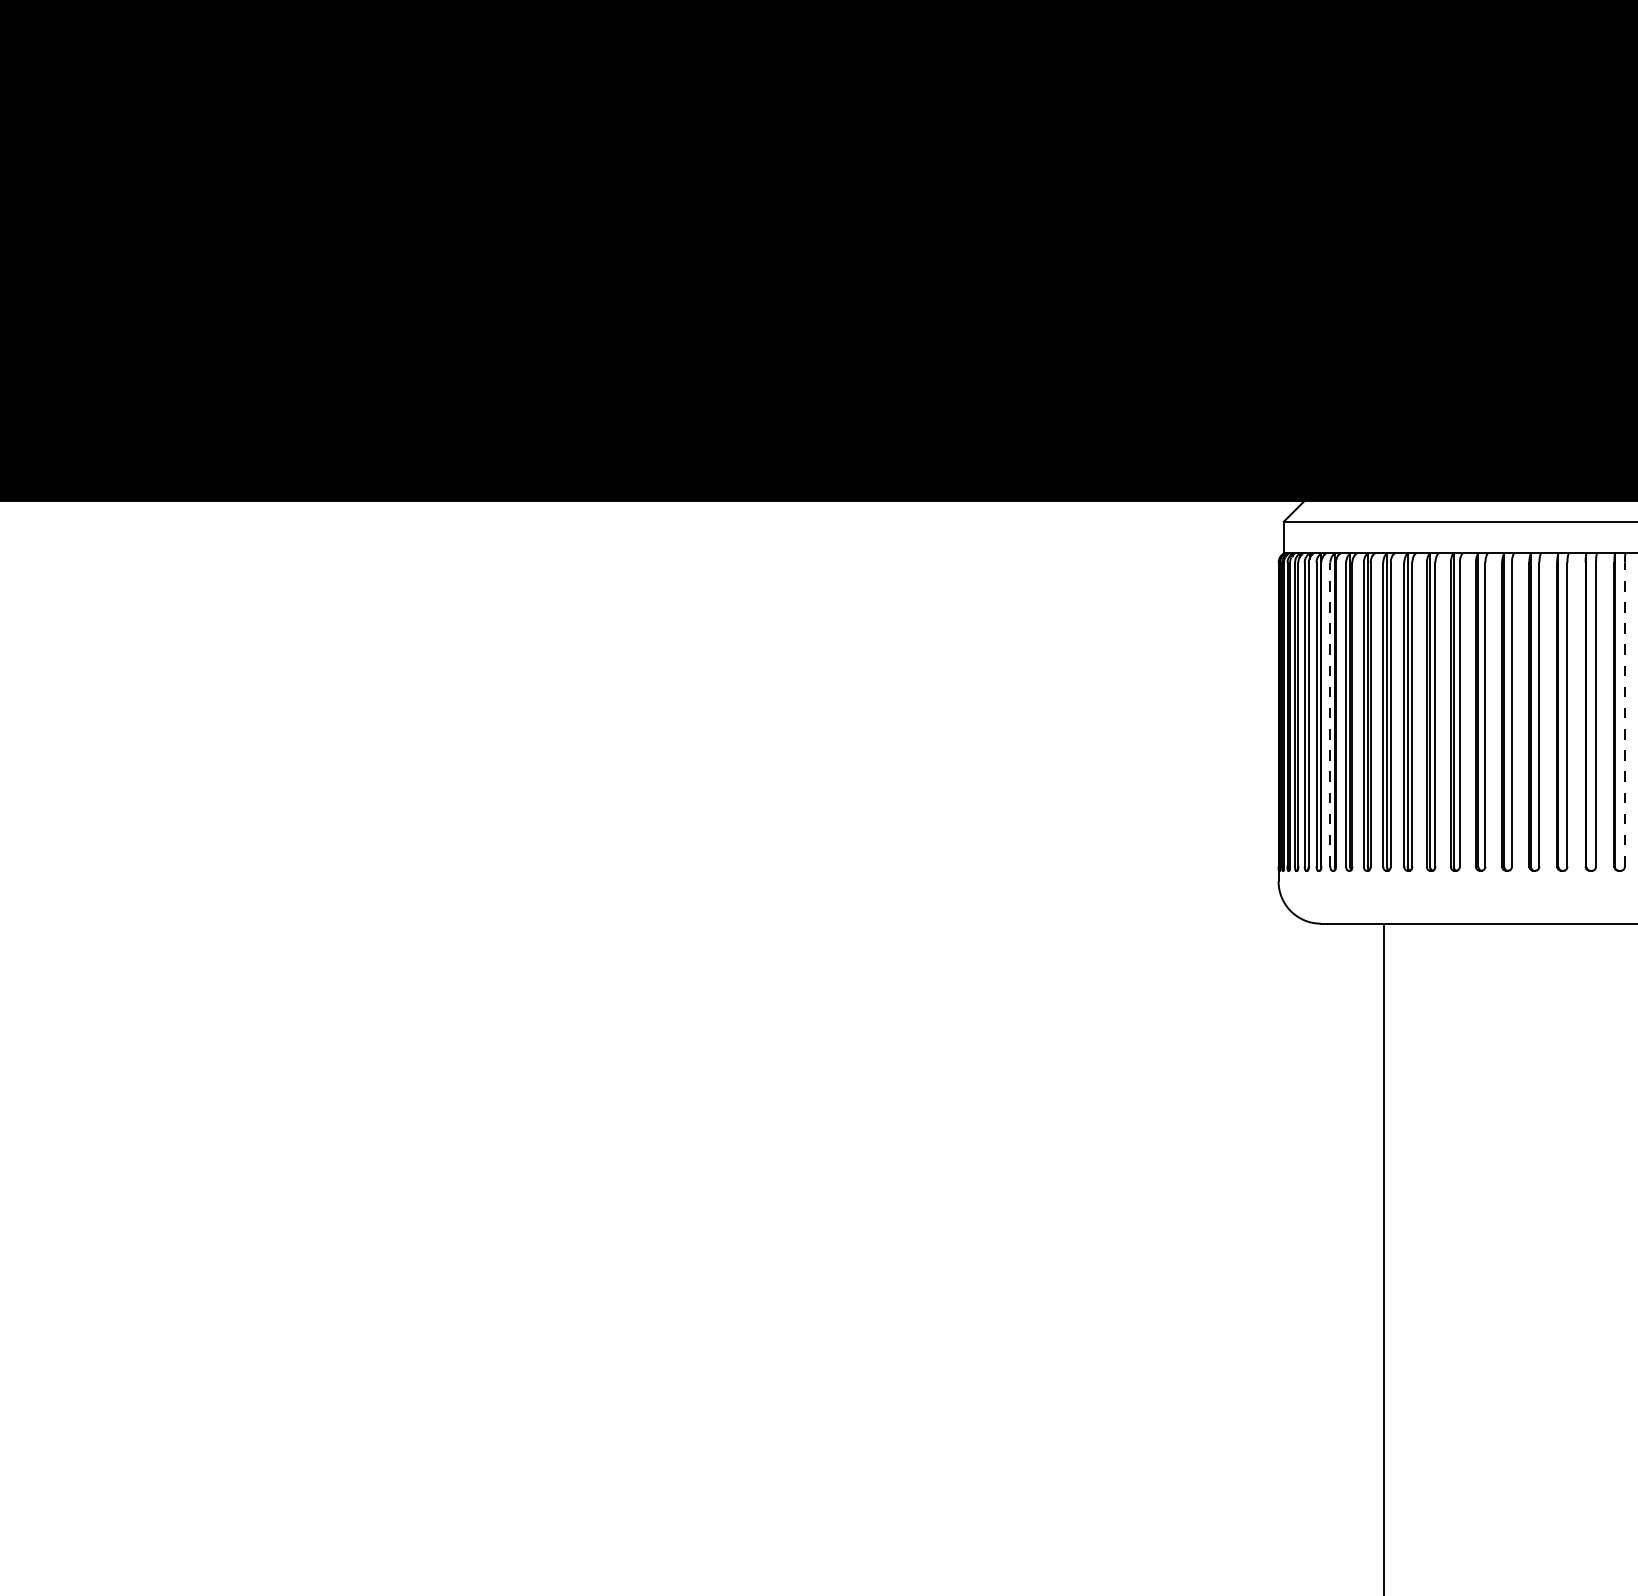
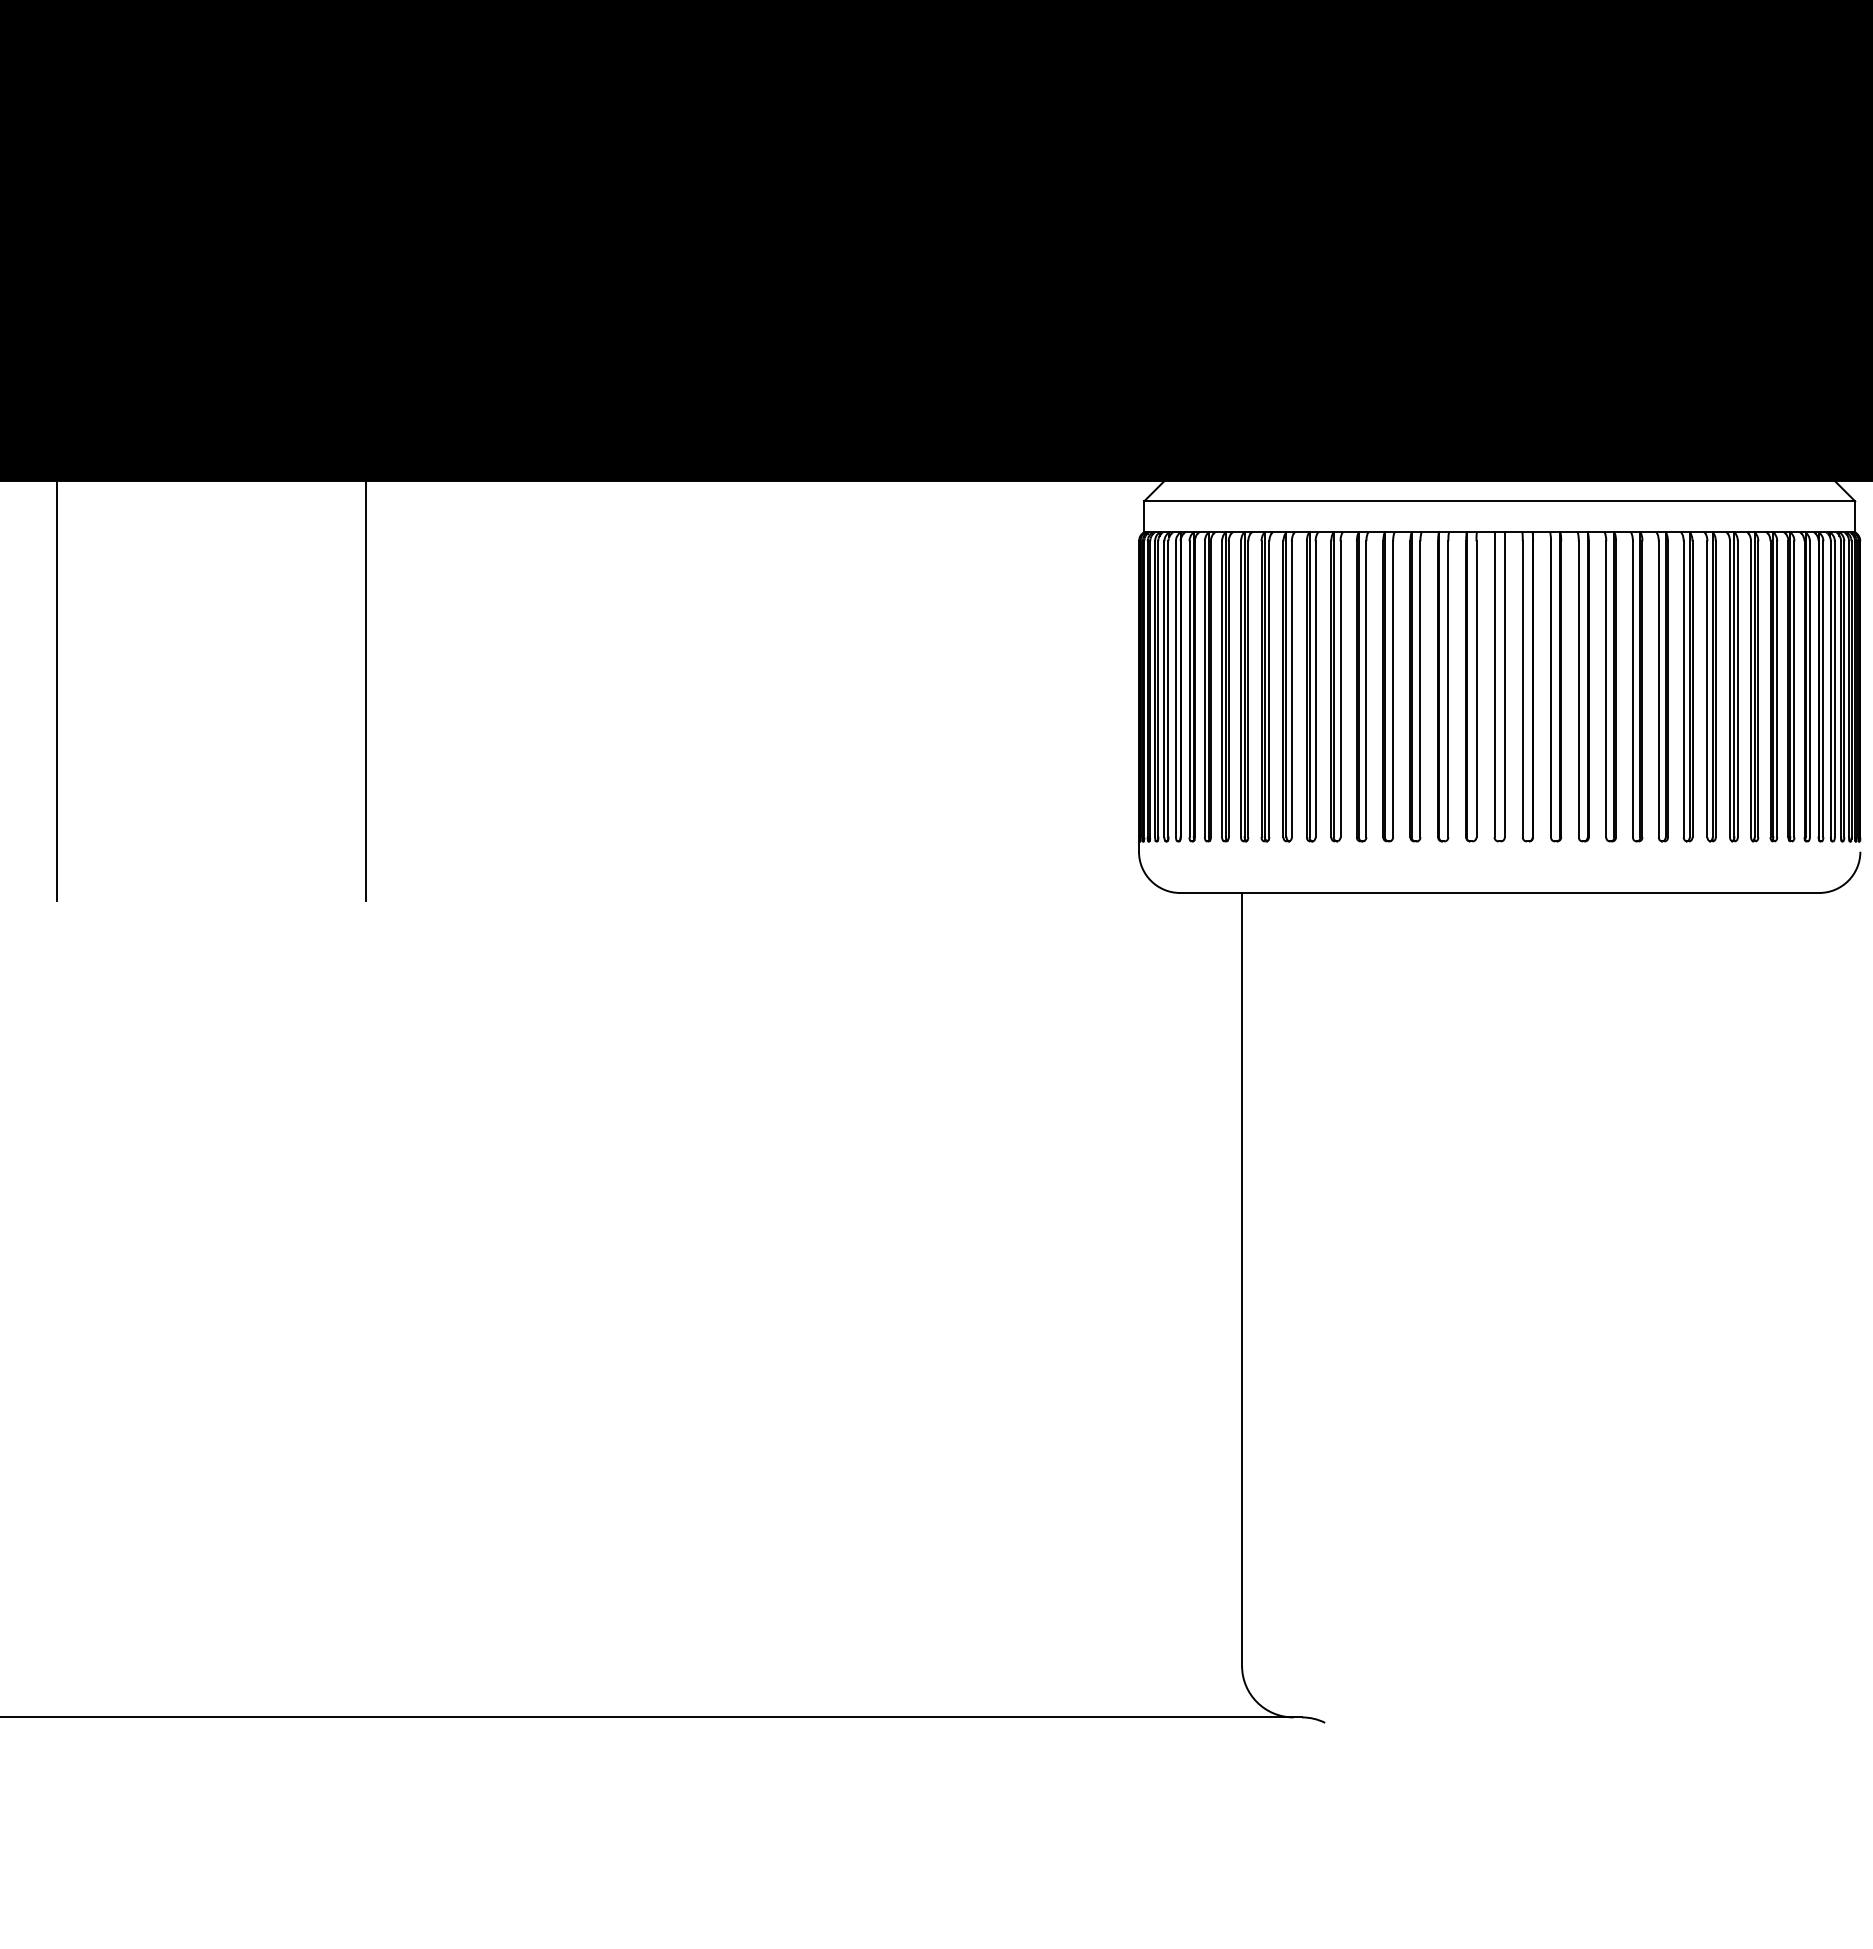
line: (1330, 713) -> (1189, 688), dashed -> solid
line: (1624, 713) -> (1476, 688), dashed -> solid
line: (167, 715) -> (56, 690), added
line: (485, 715) -> (366, 690), added

